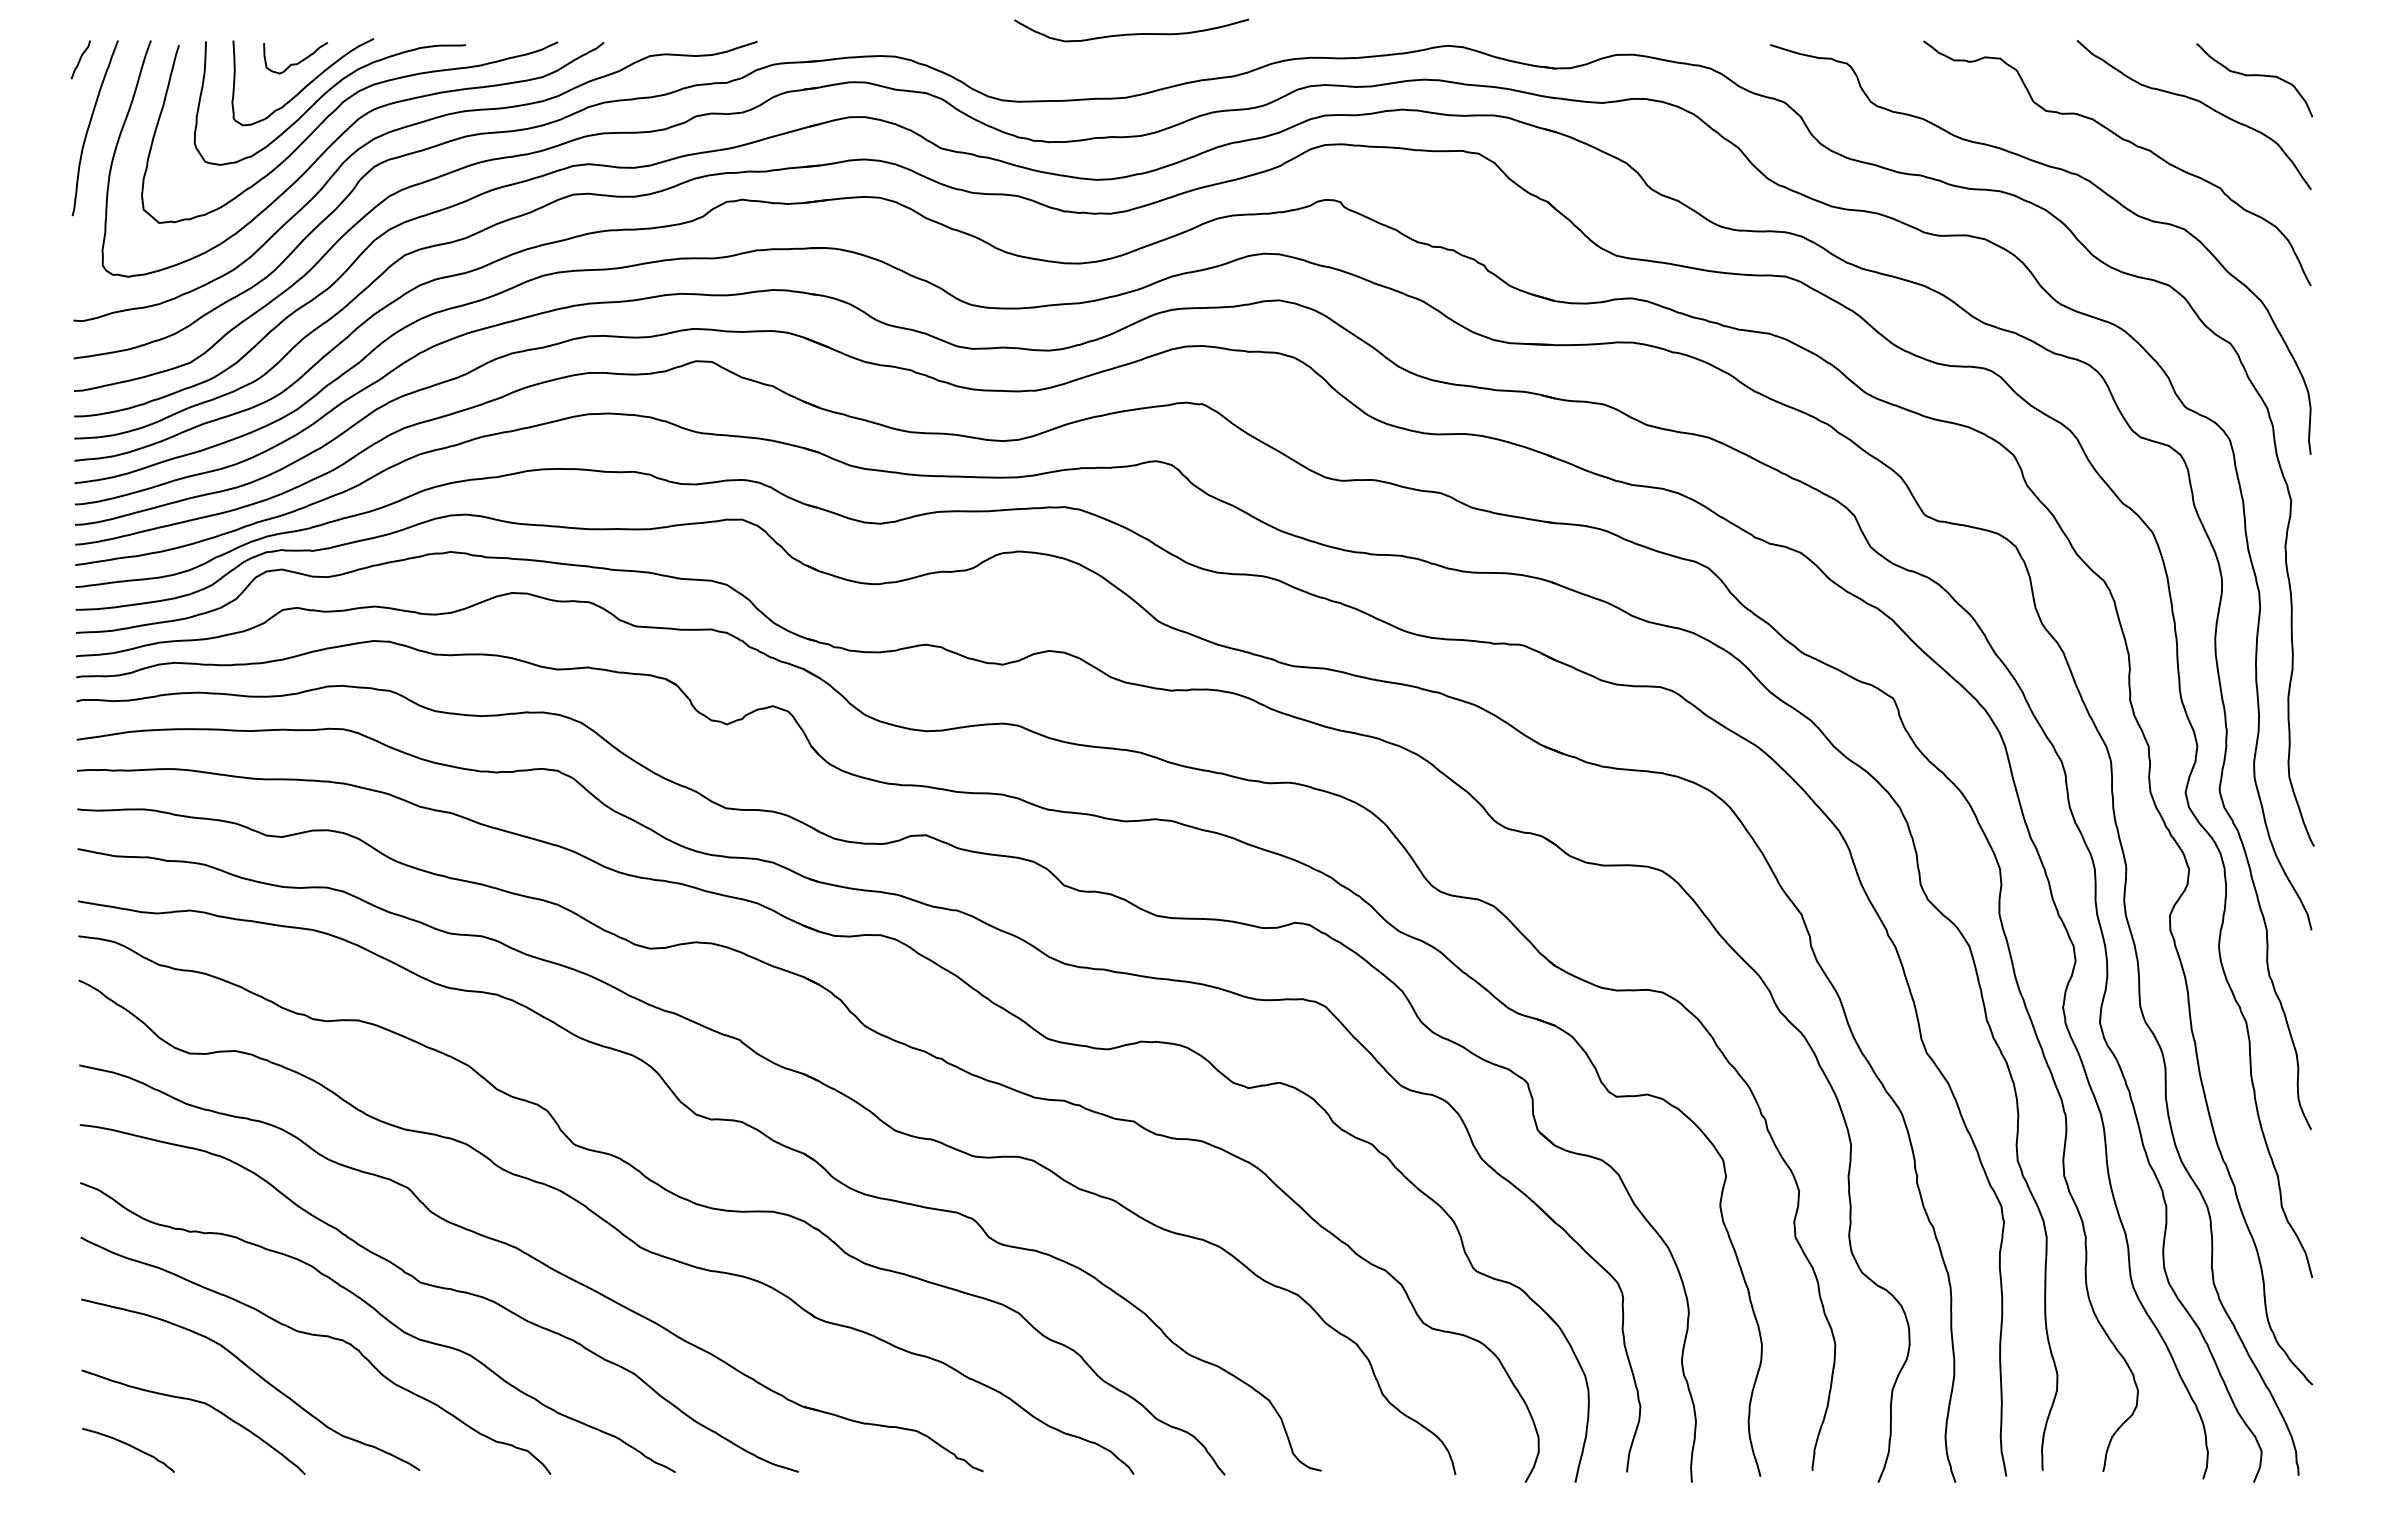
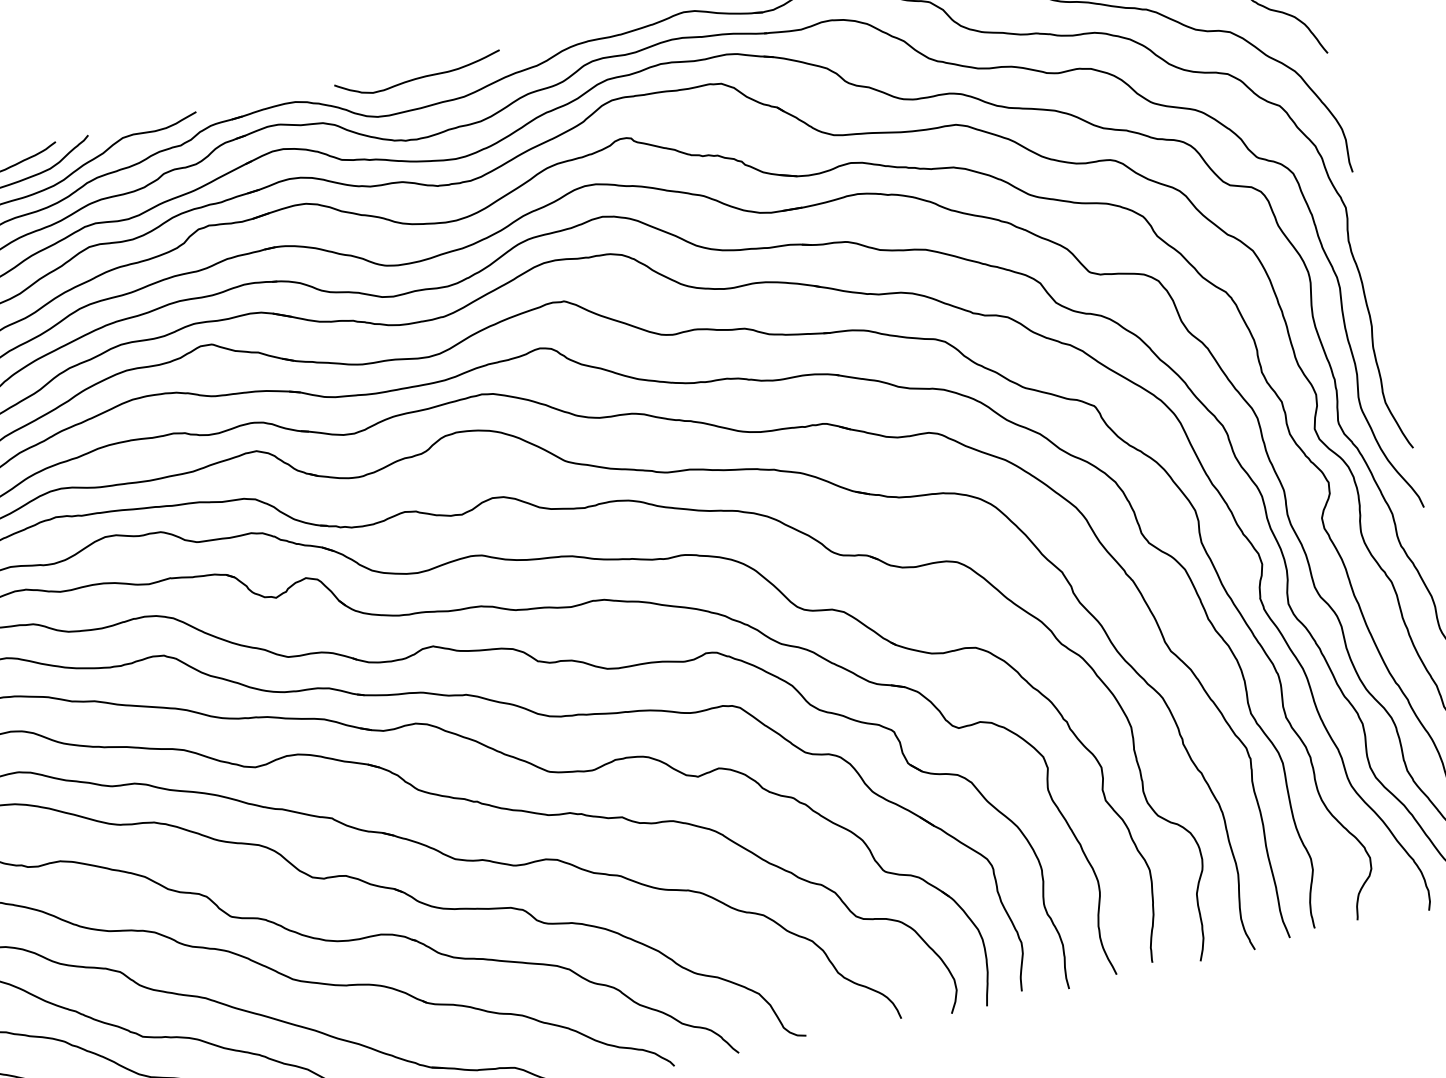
curve: (1131, 33) -> (418, 77), moved

